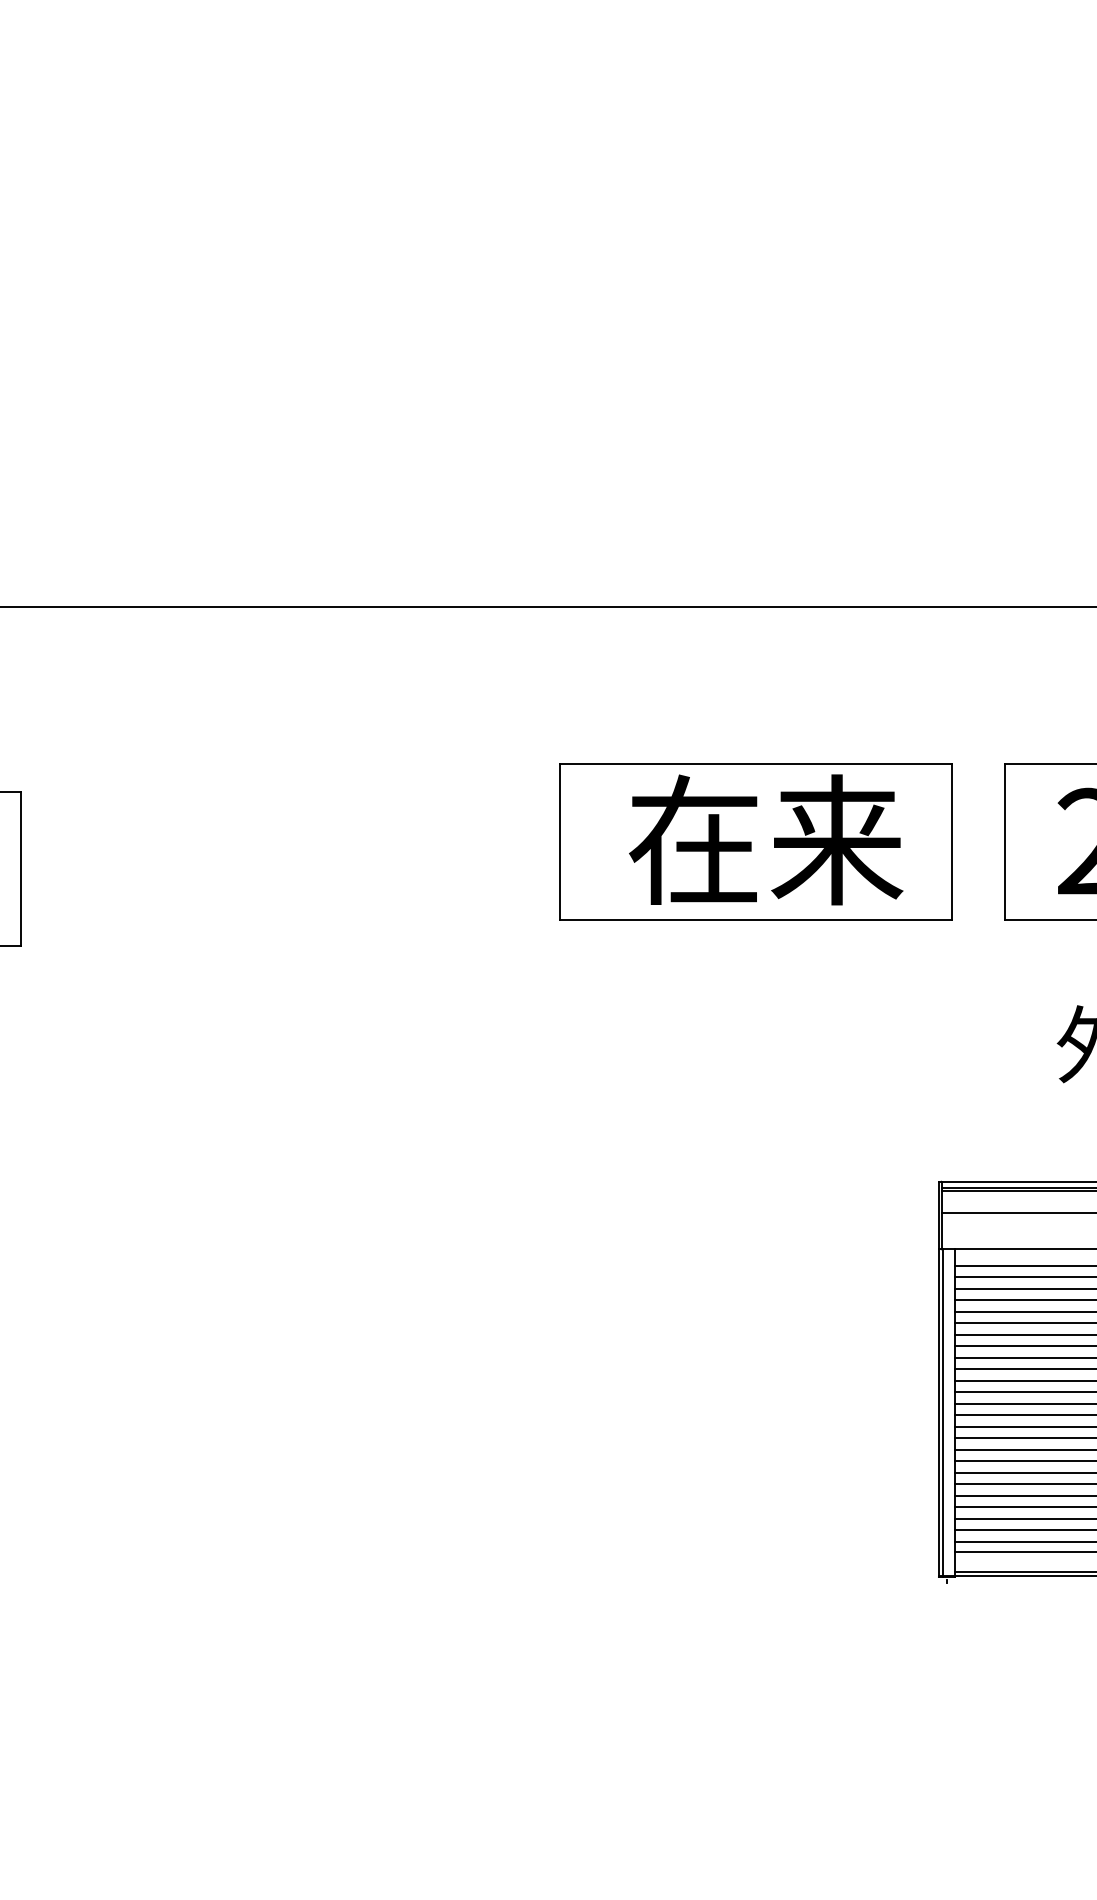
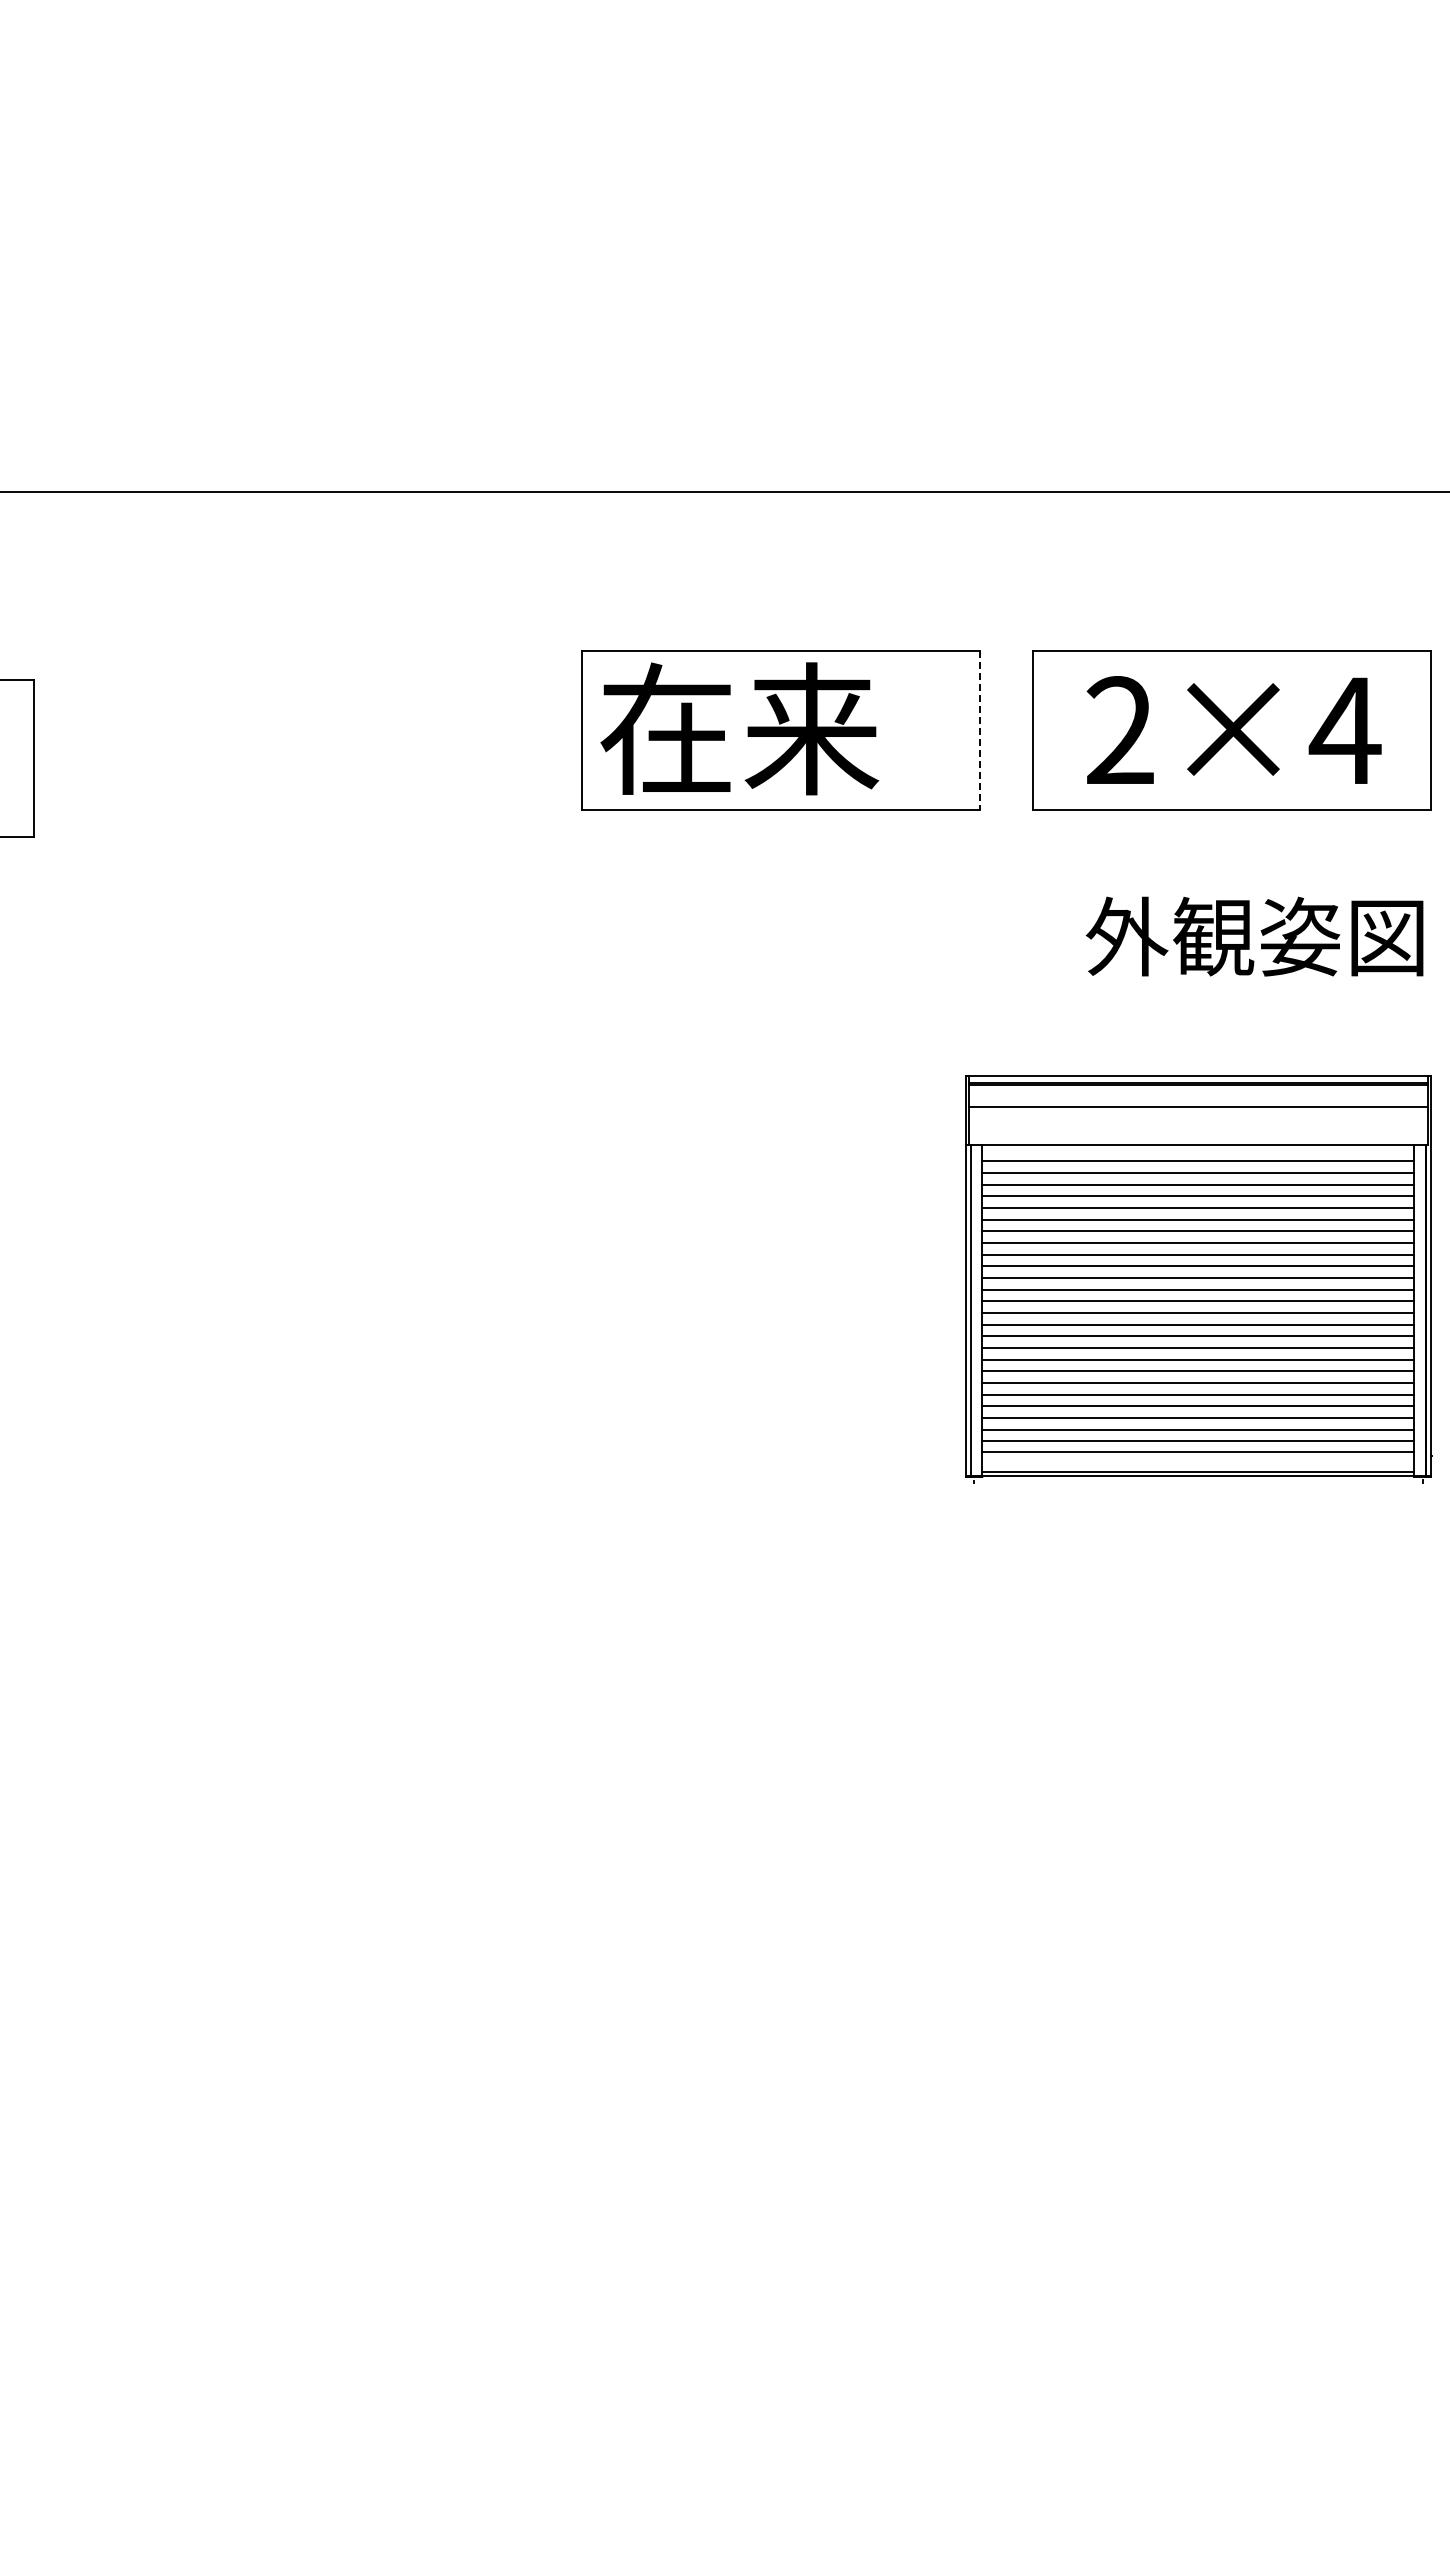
text: (765, 839) -> (739, 728), moved
line: (952, 841) -> (979, 730), solid -> dashed

